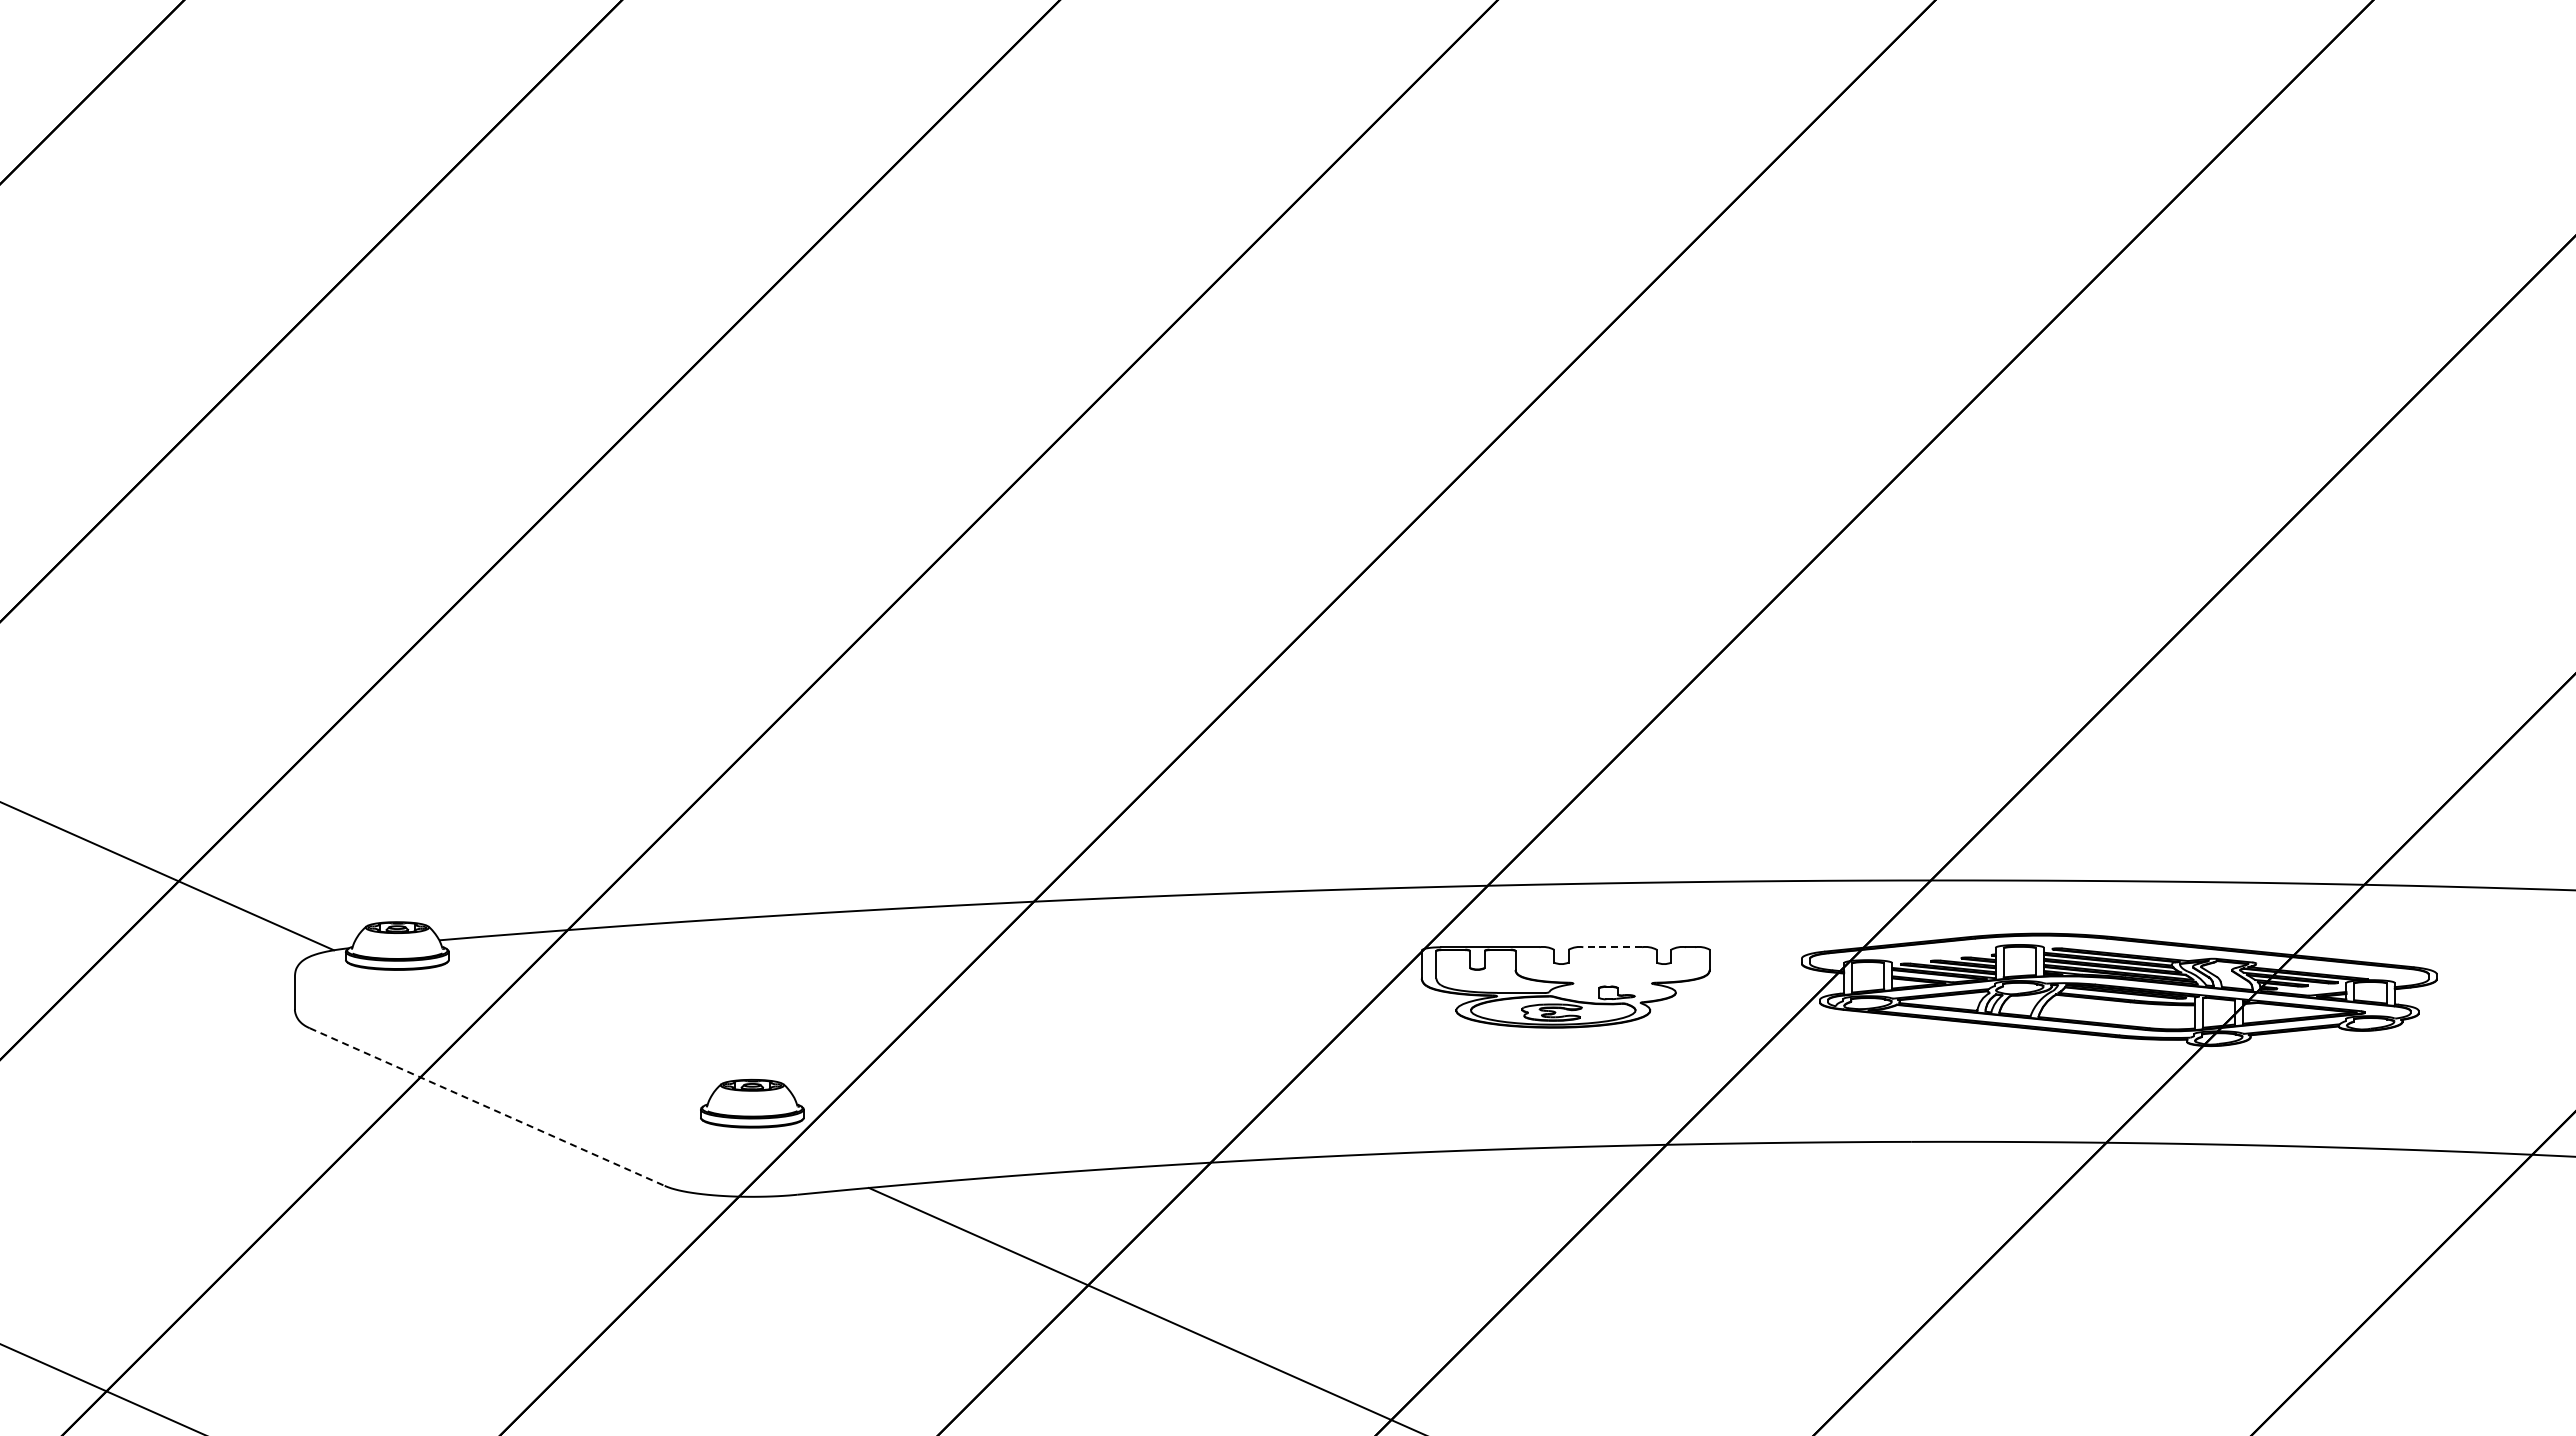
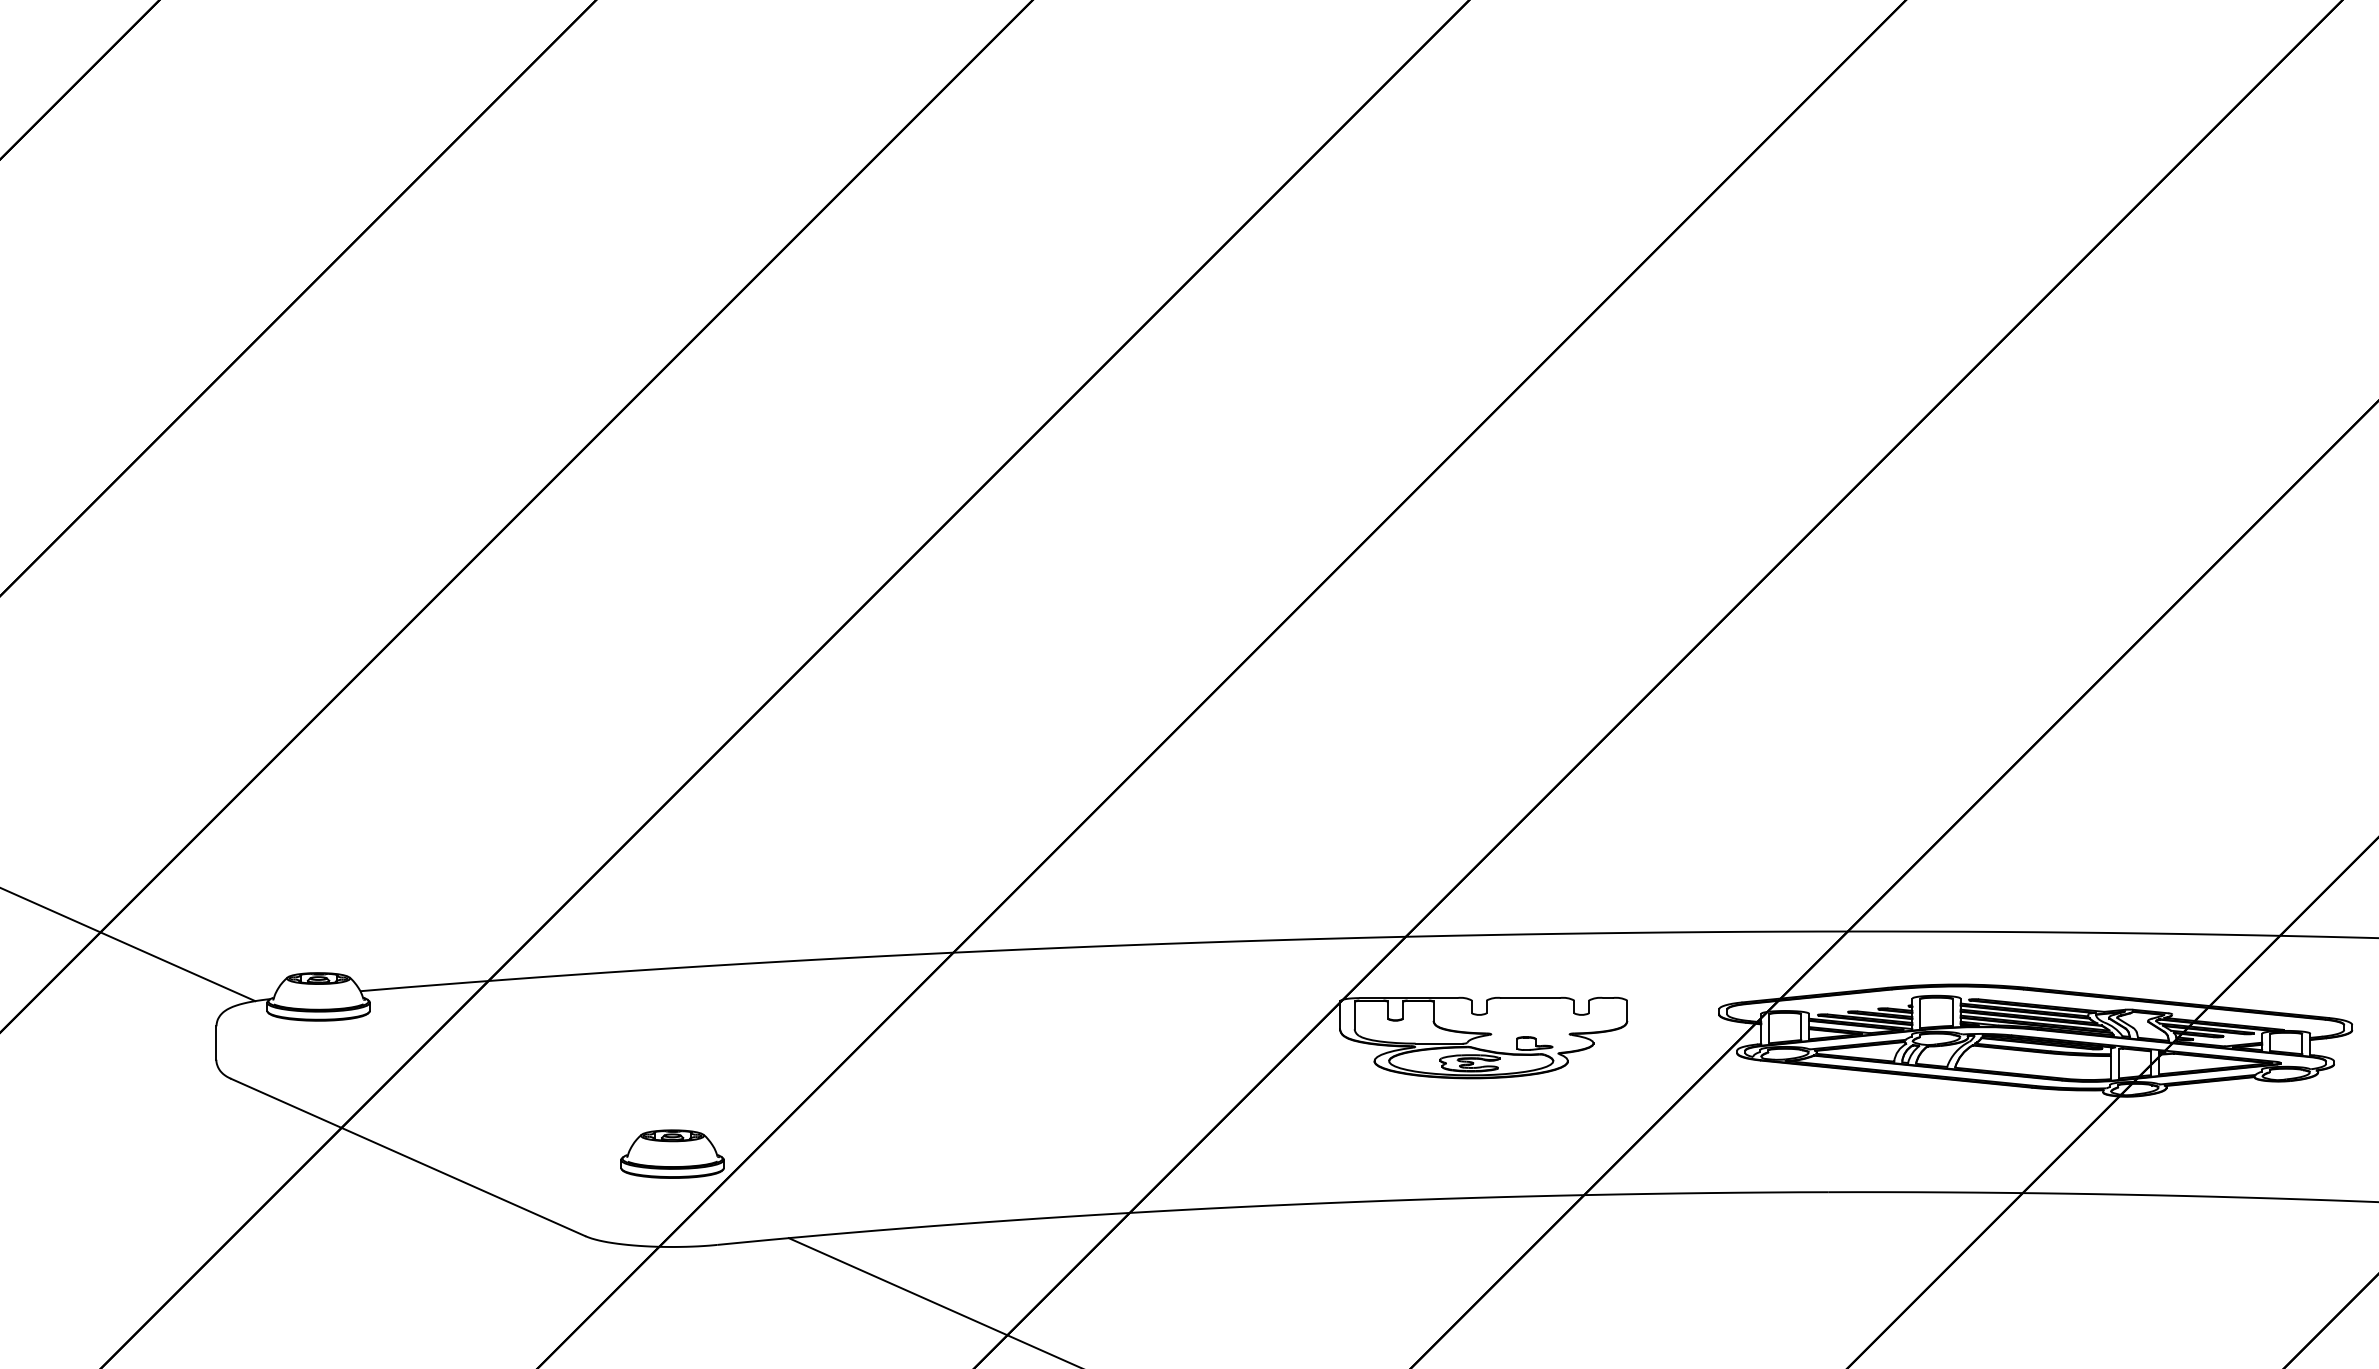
line: (1612, 947) -> (1530, 998), dashed -> solid
line: (487, 1107) -> (408, 1157), dashed -> solid

